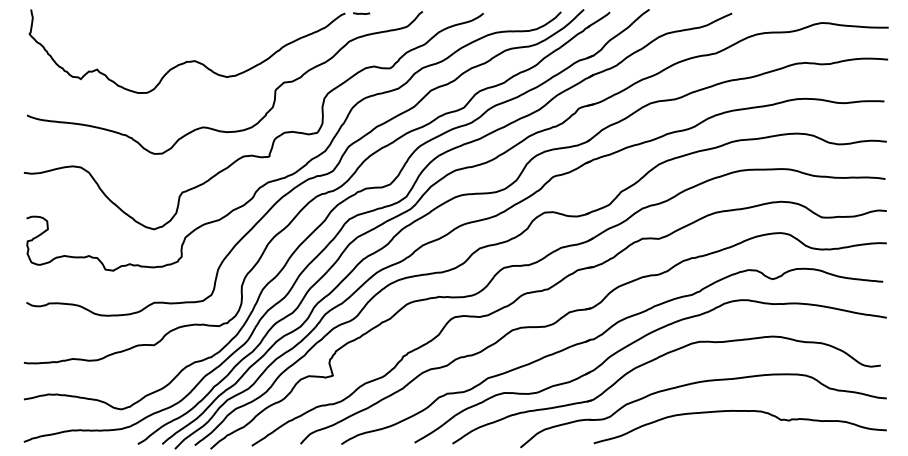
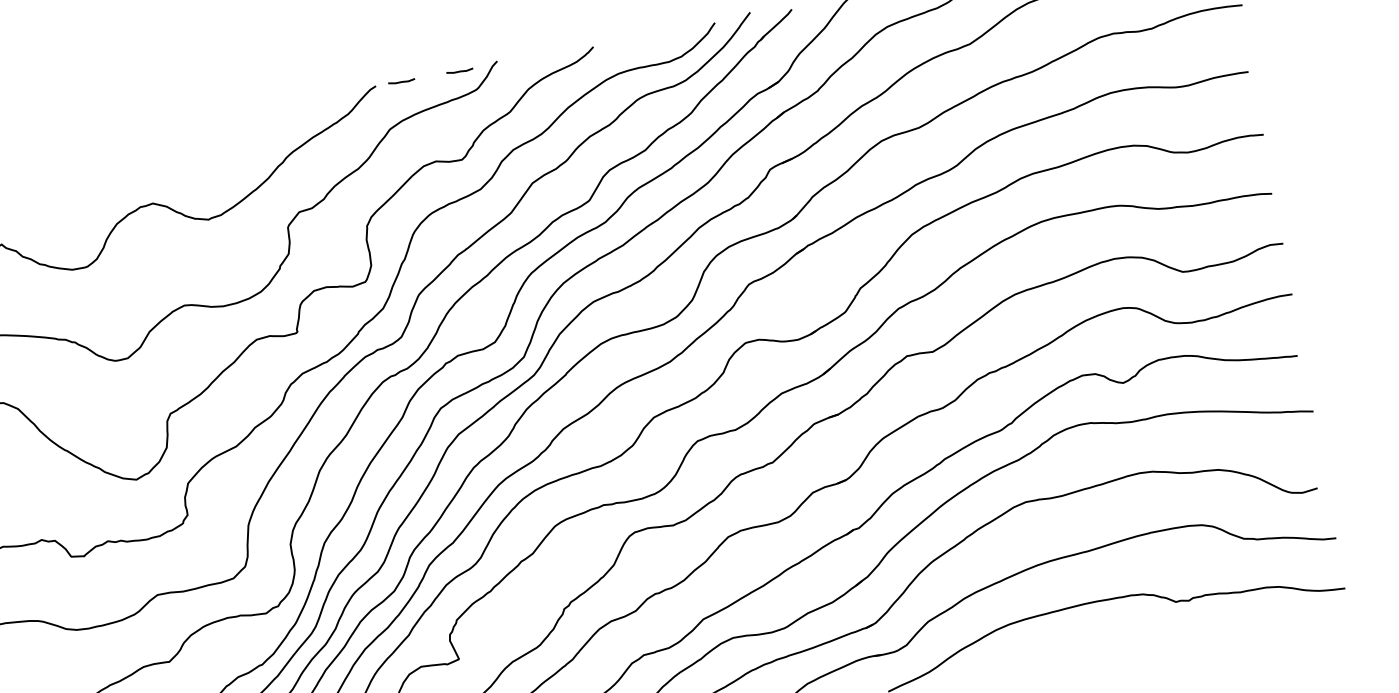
line: (398, 13) -> (459, 71), added

